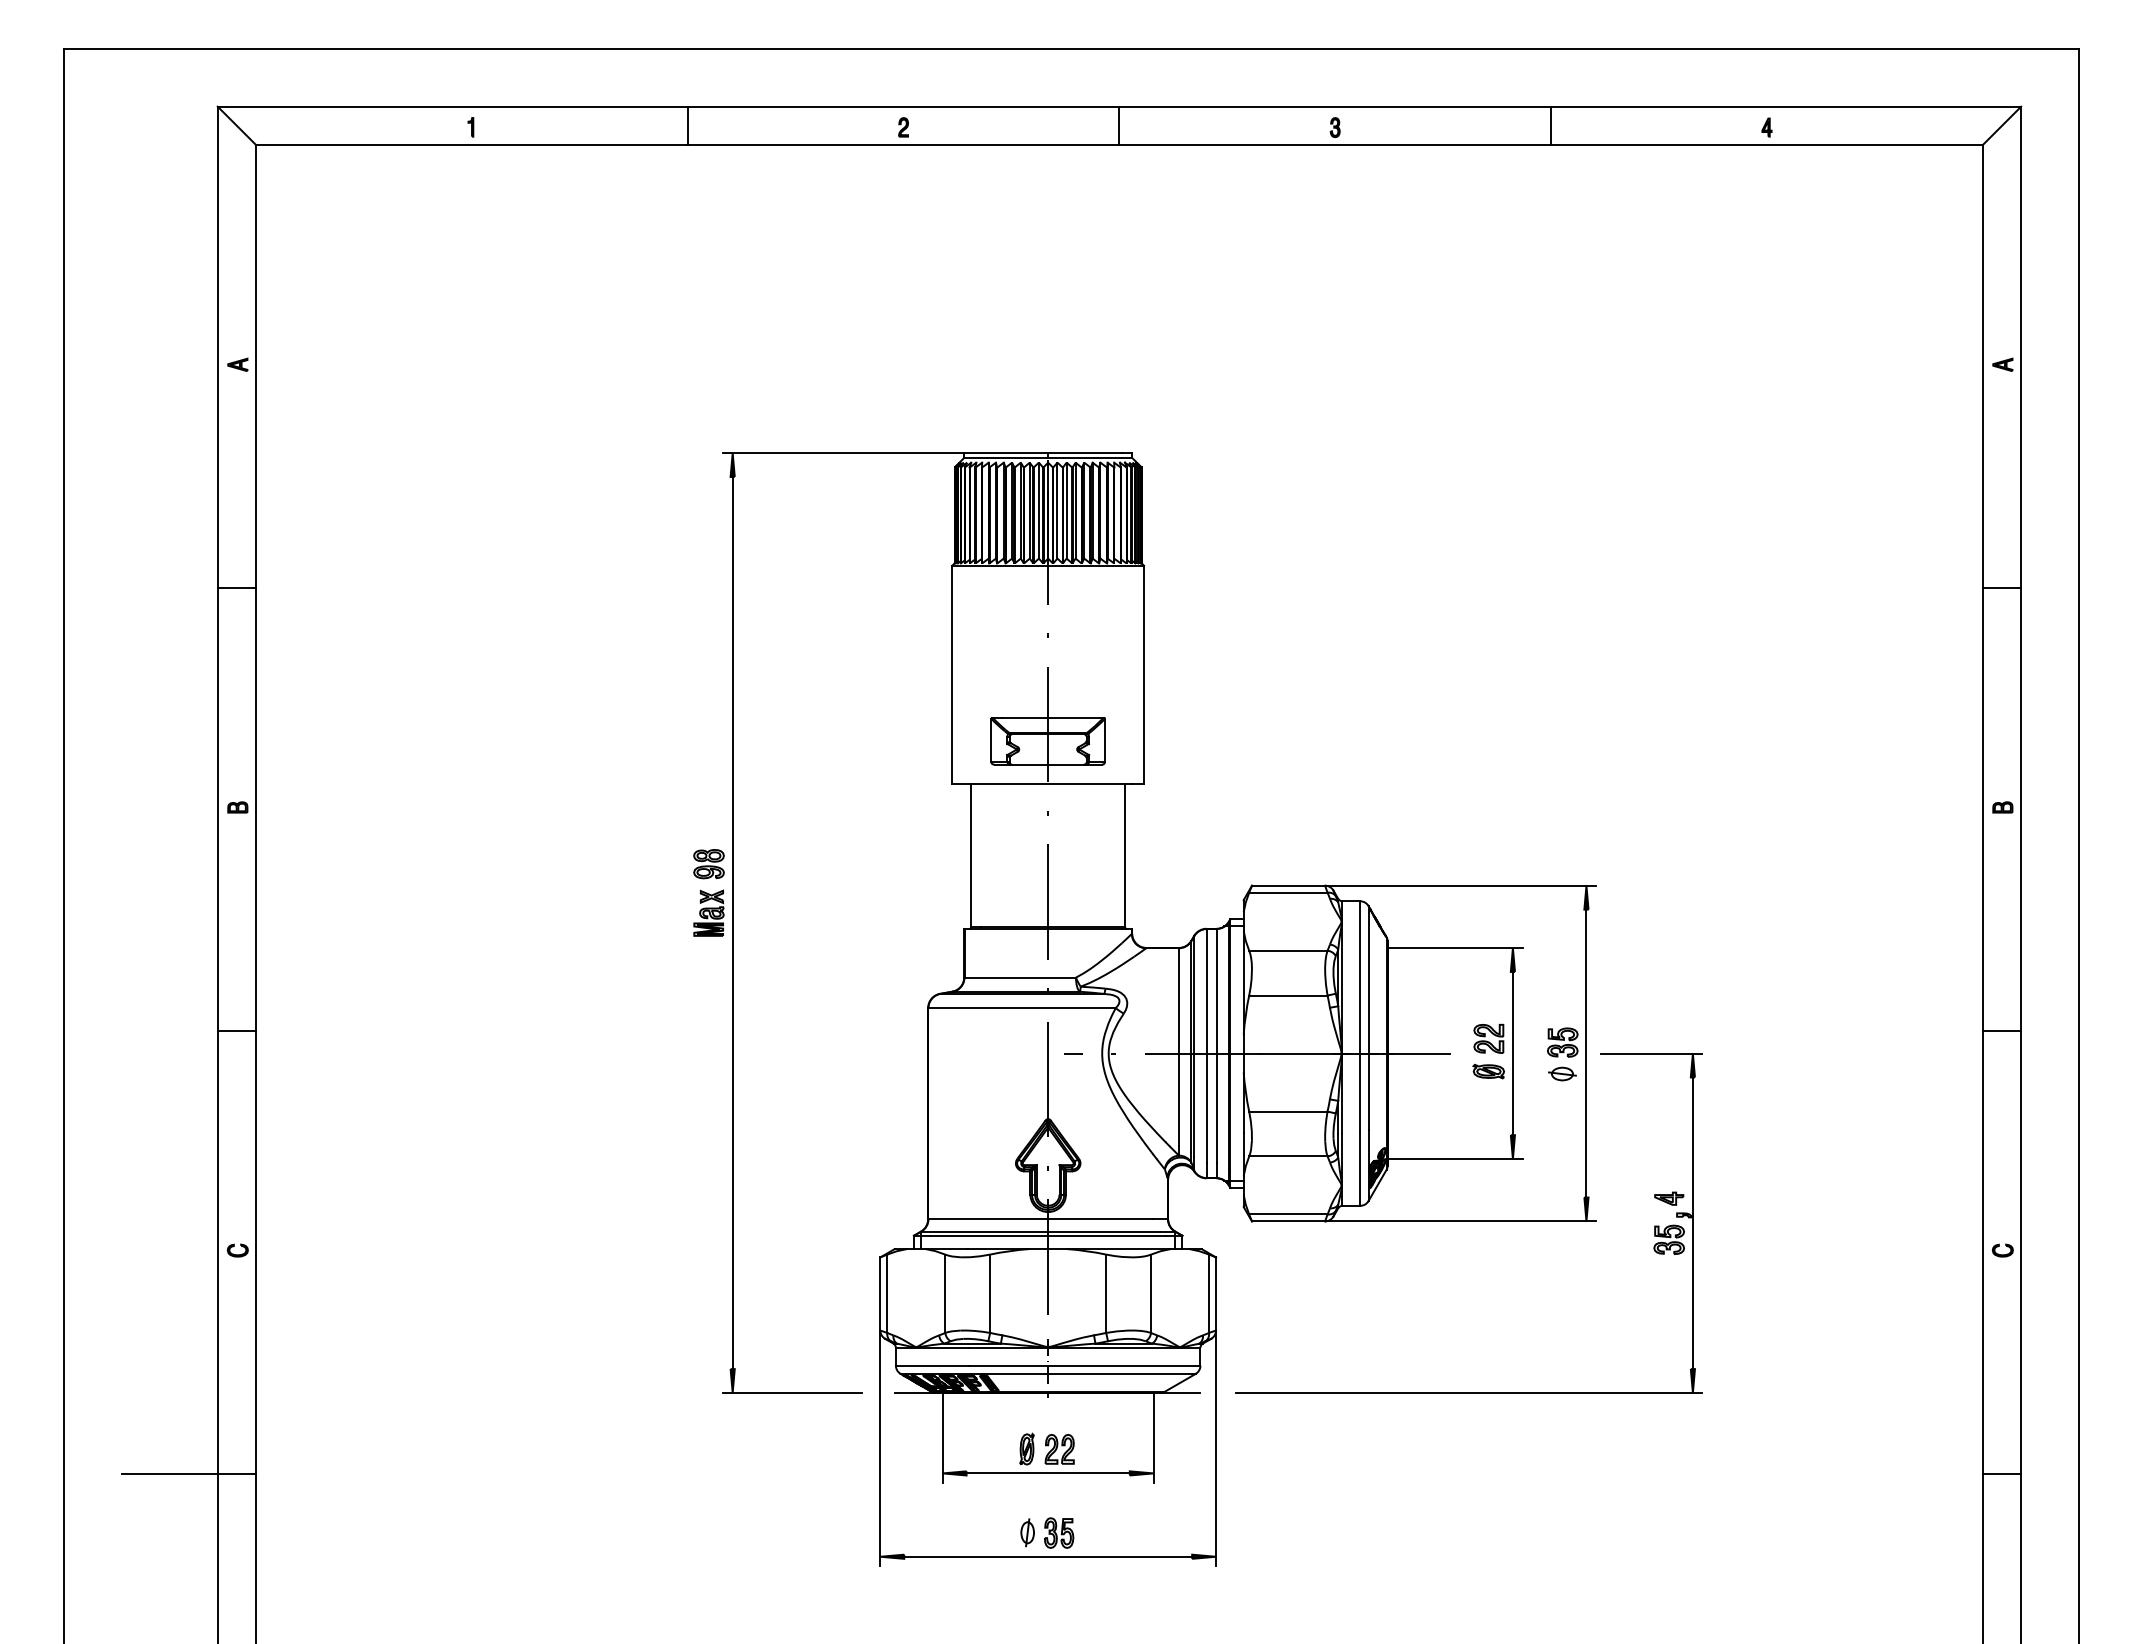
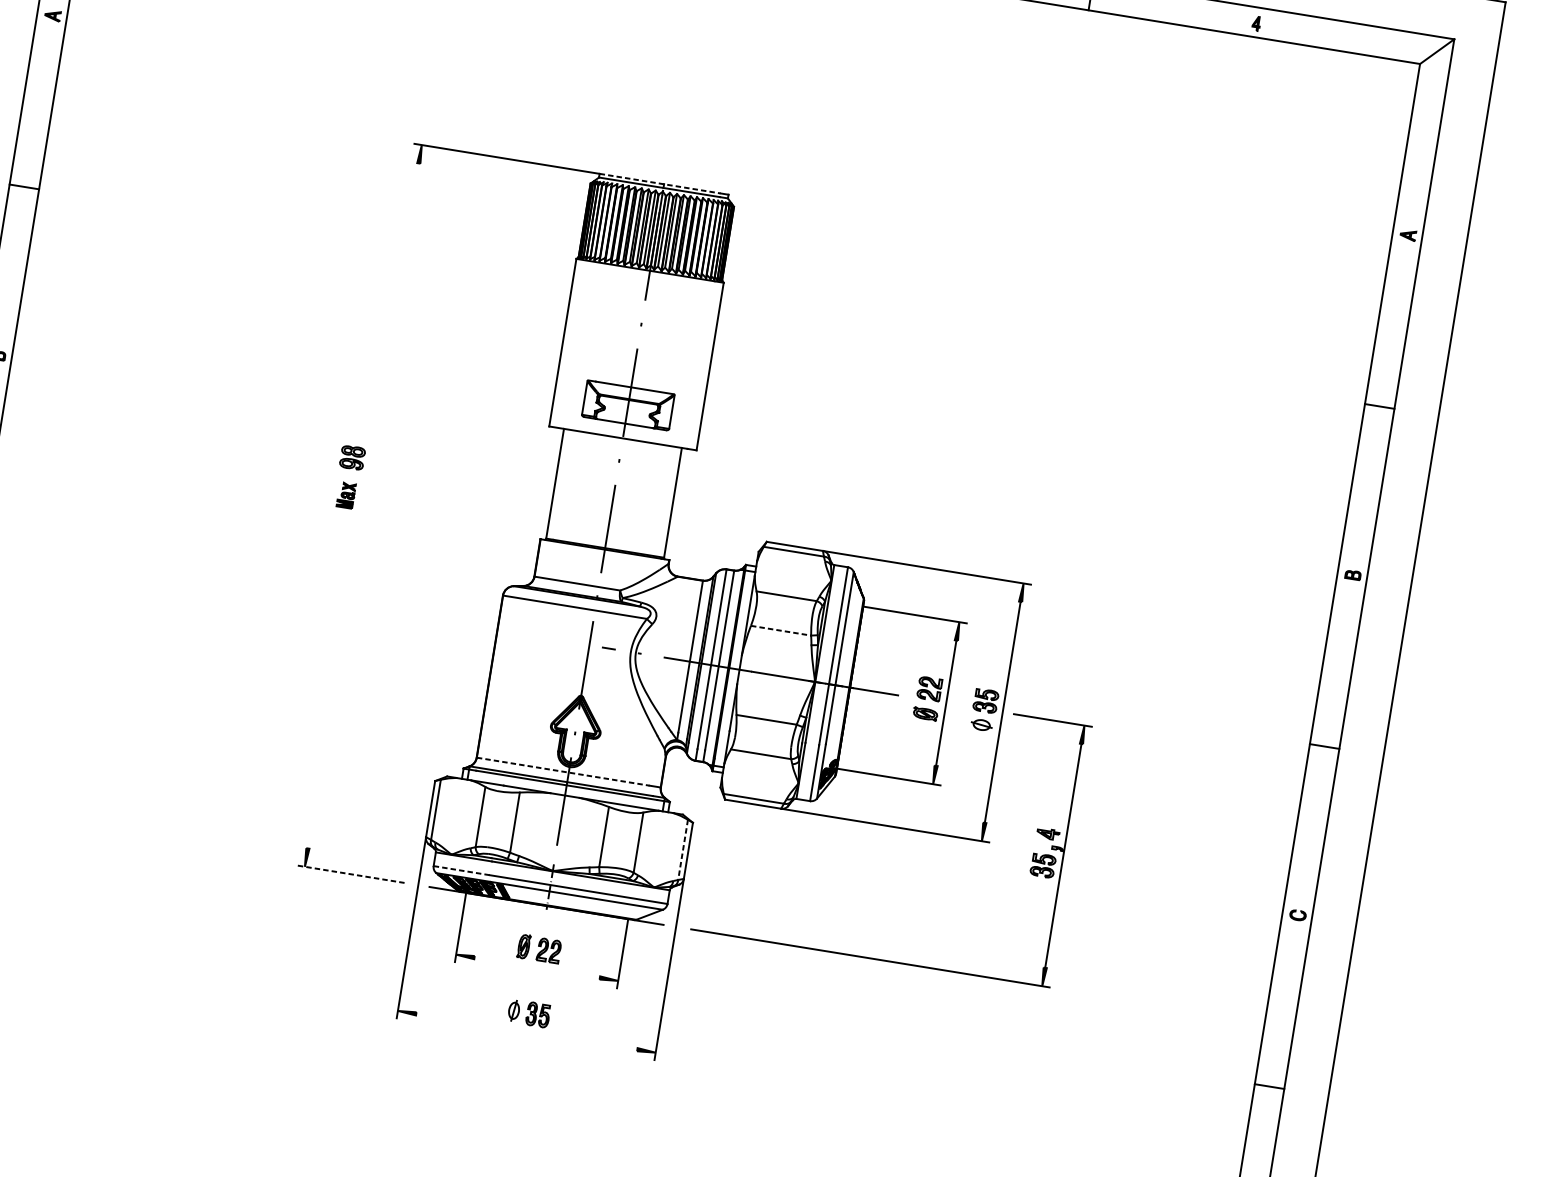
line: (1043, 453) -> (660, 184), solid -> dashed
part: (708, 912) -> (346, 494), size x0.7
line: (732, 922) -> (363, 505), removed
line: (1288, 995) -> (781, 630), solid -> dashed
line: (1041, 1219) -> (563, 771), solid -> dashed
line: (1209, 1294) -> (683, 850), solid -> dashed
line: (932, 1365) -> (461, 870), solid -> dashed
line: (792, 1392) -> (350, 873), solid -> dashed
line: (1047, 1473) -> (536, 967), removed
line: (1048, 1556) -> (527, 1031), removed

